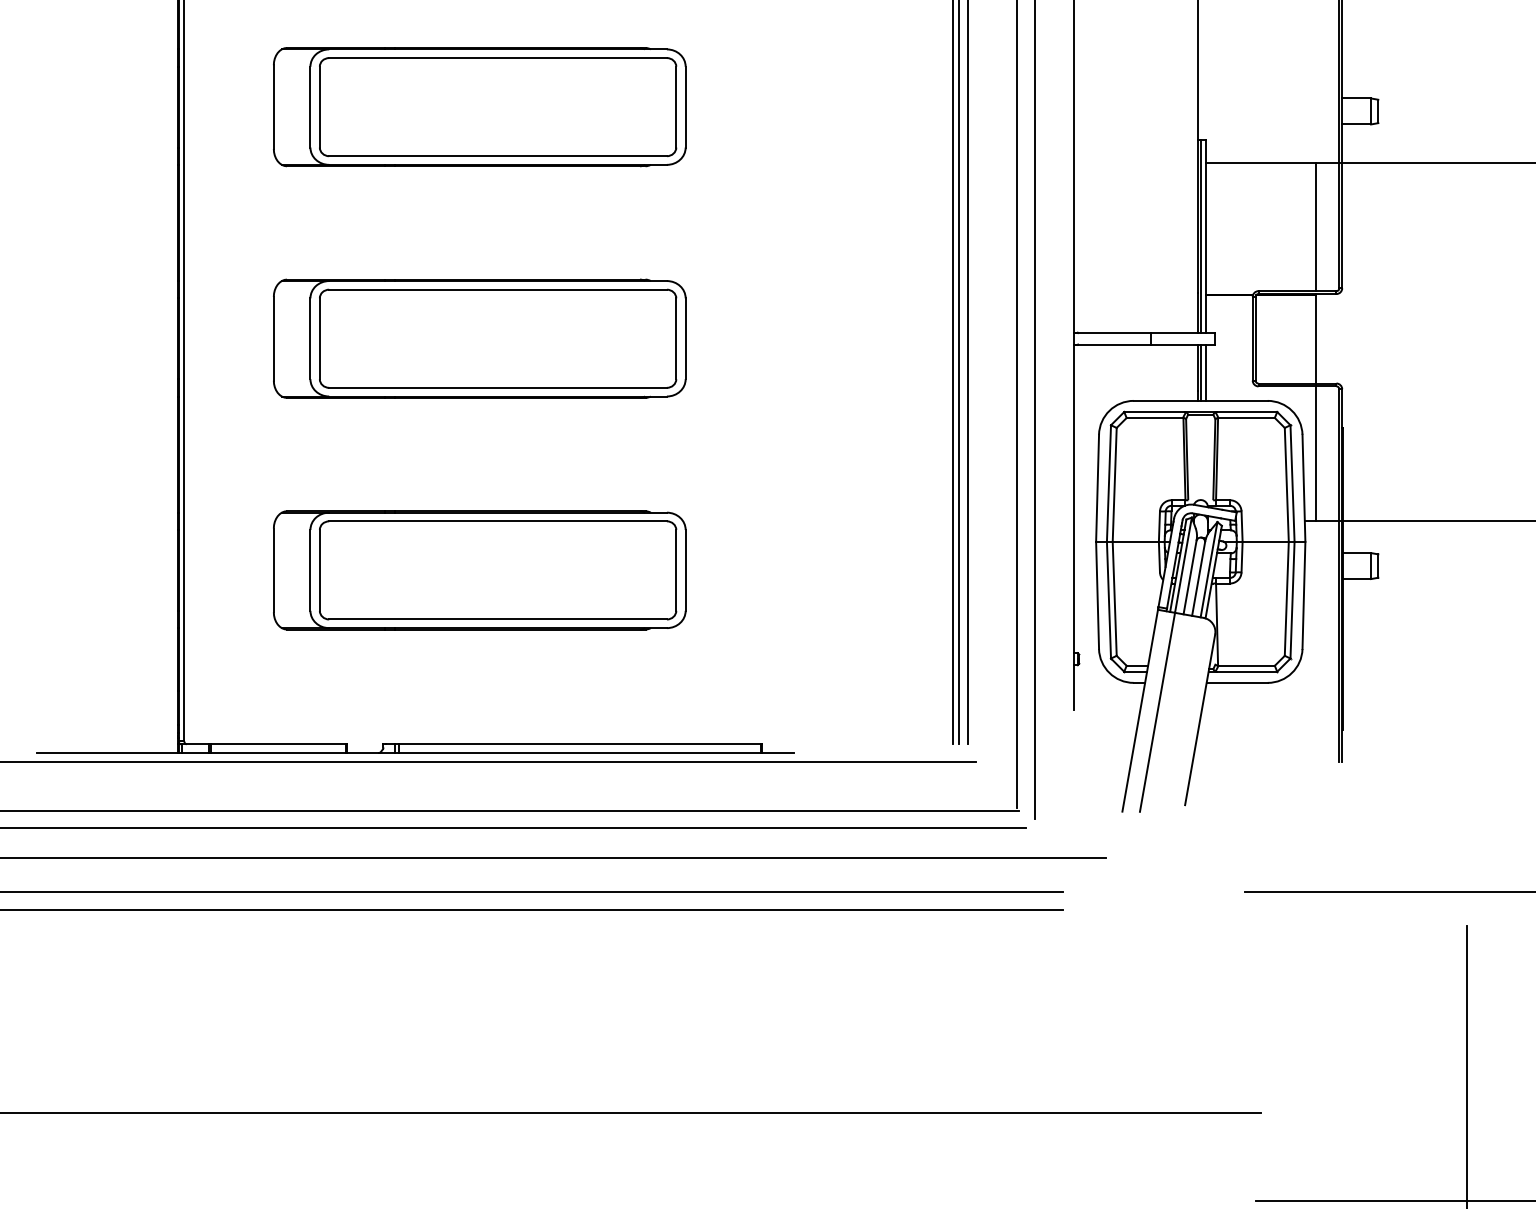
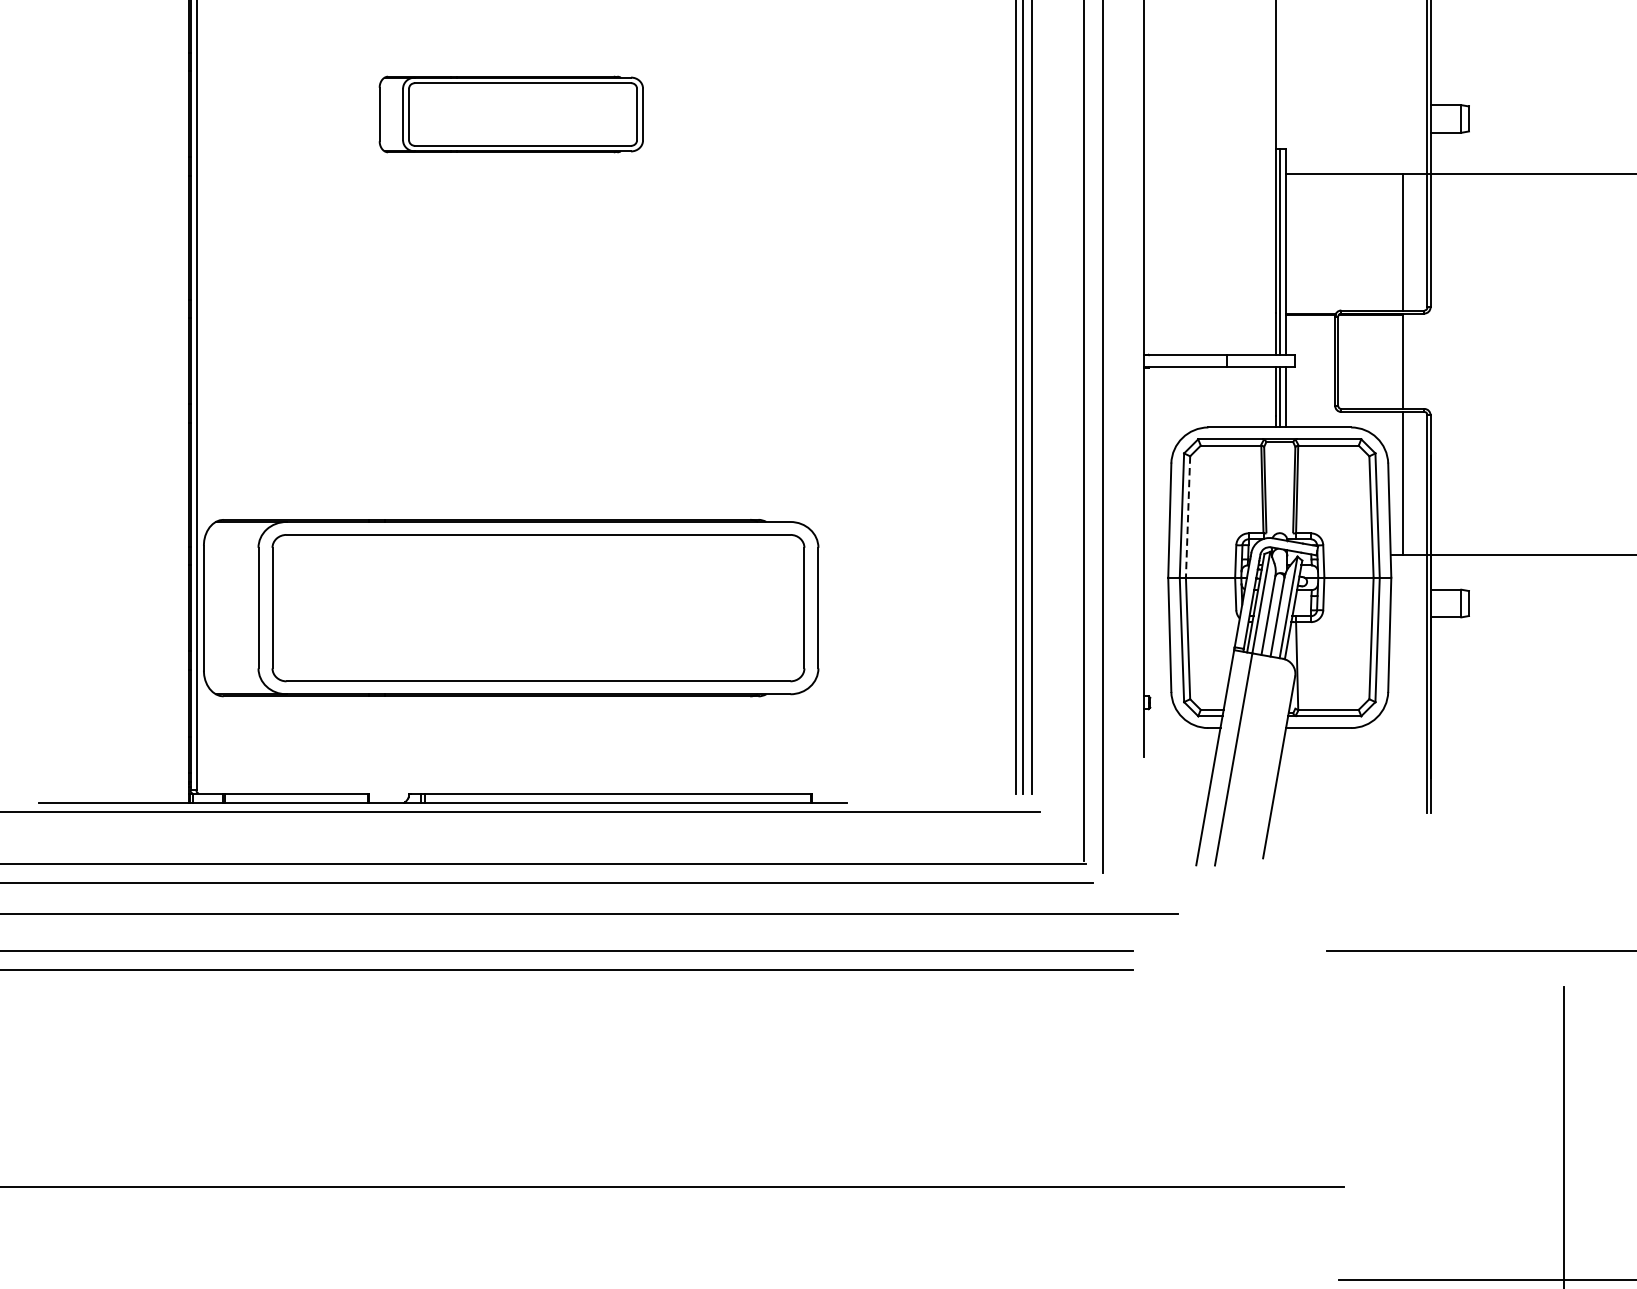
part: (479, 107) -> (510, 114), size x0.6
part: (479, 338) -> (510, 360), removed
line: (1114, 485) -> (1187, 517), solid -> dashed
part: (479, 570) -> (510, 608), size x1.4

